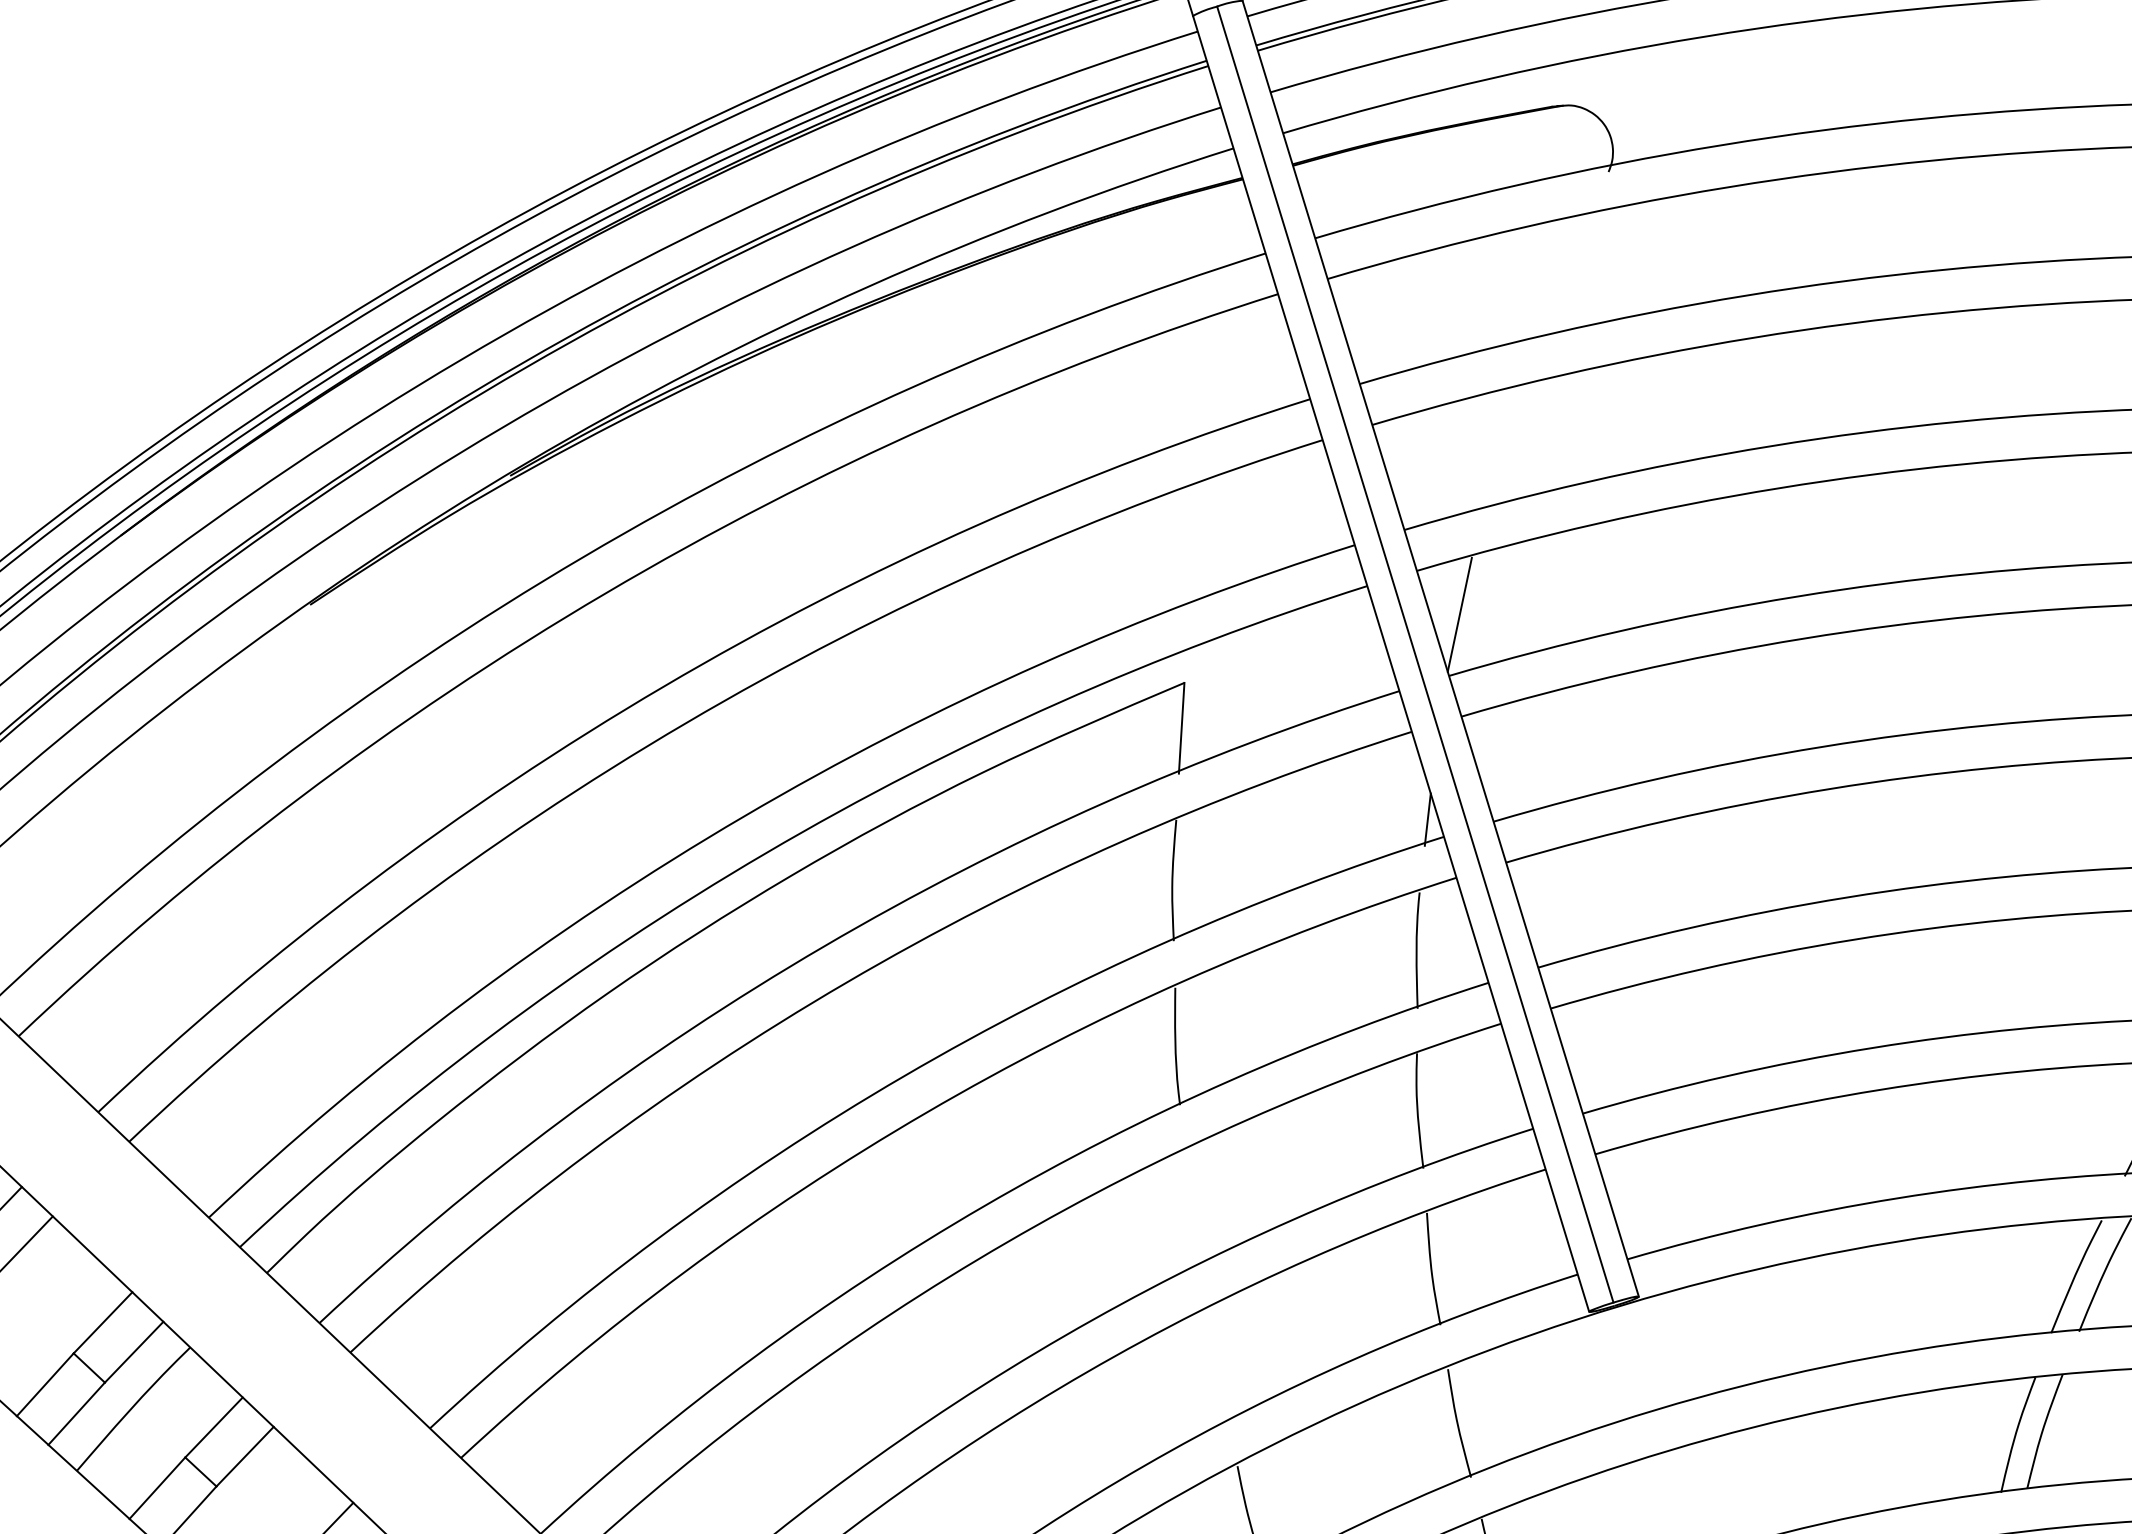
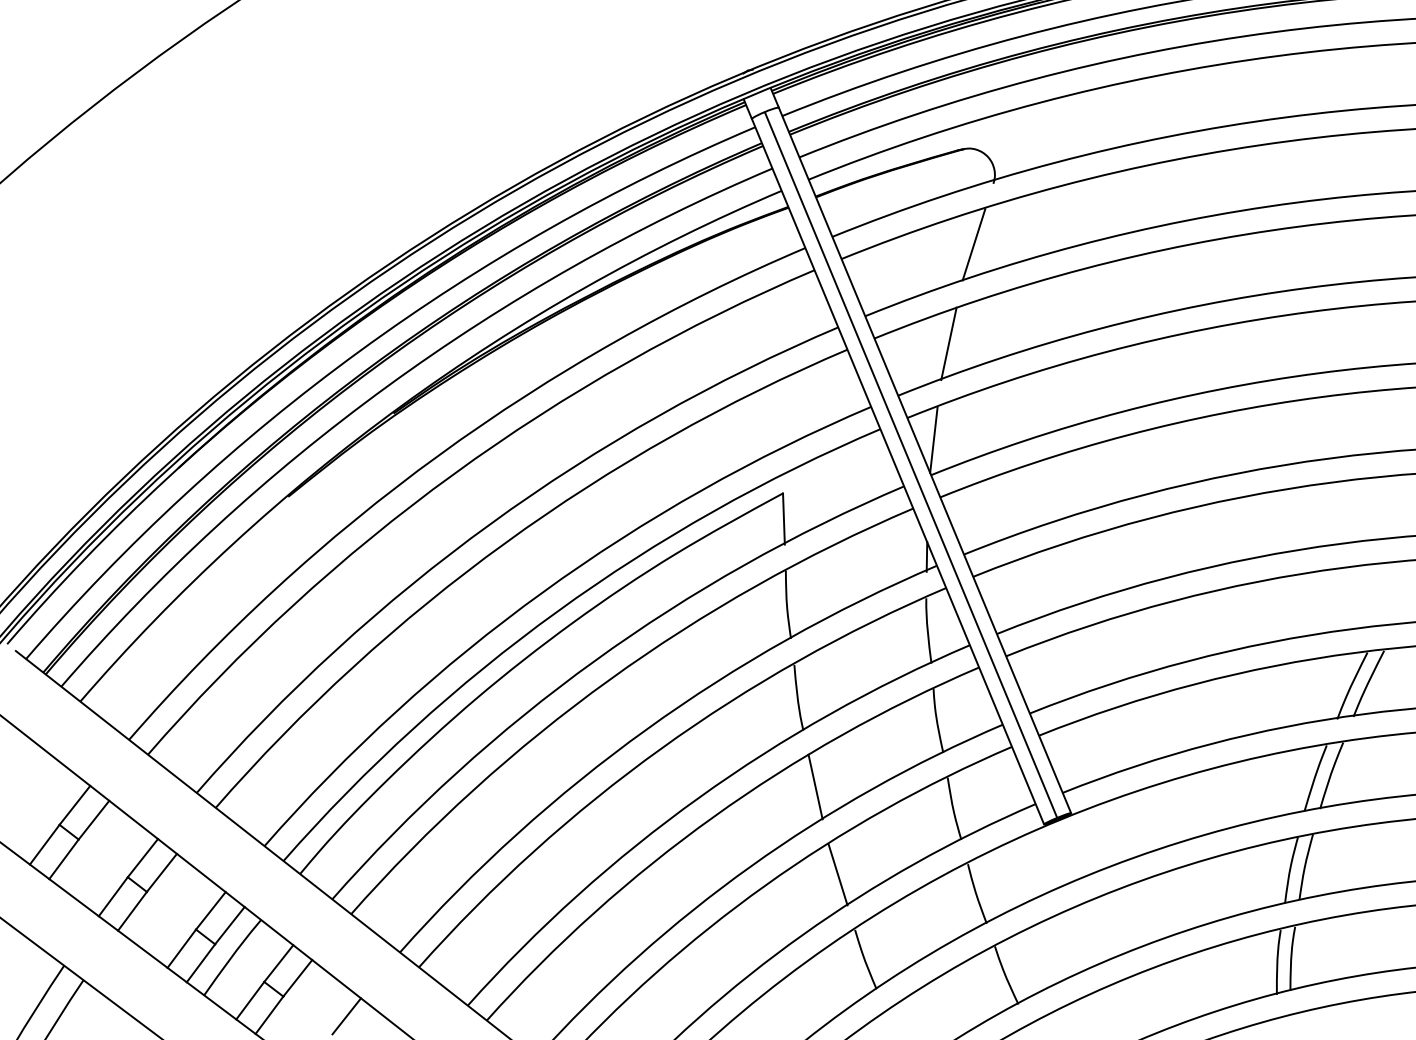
line: (1563, 275) -> (973, 244), added
line: (1502, 446) -> (948, 343), added
line: (1191, 1206) -> (815, 786), added
line: (1215, 1365) -> (837, 874), added

